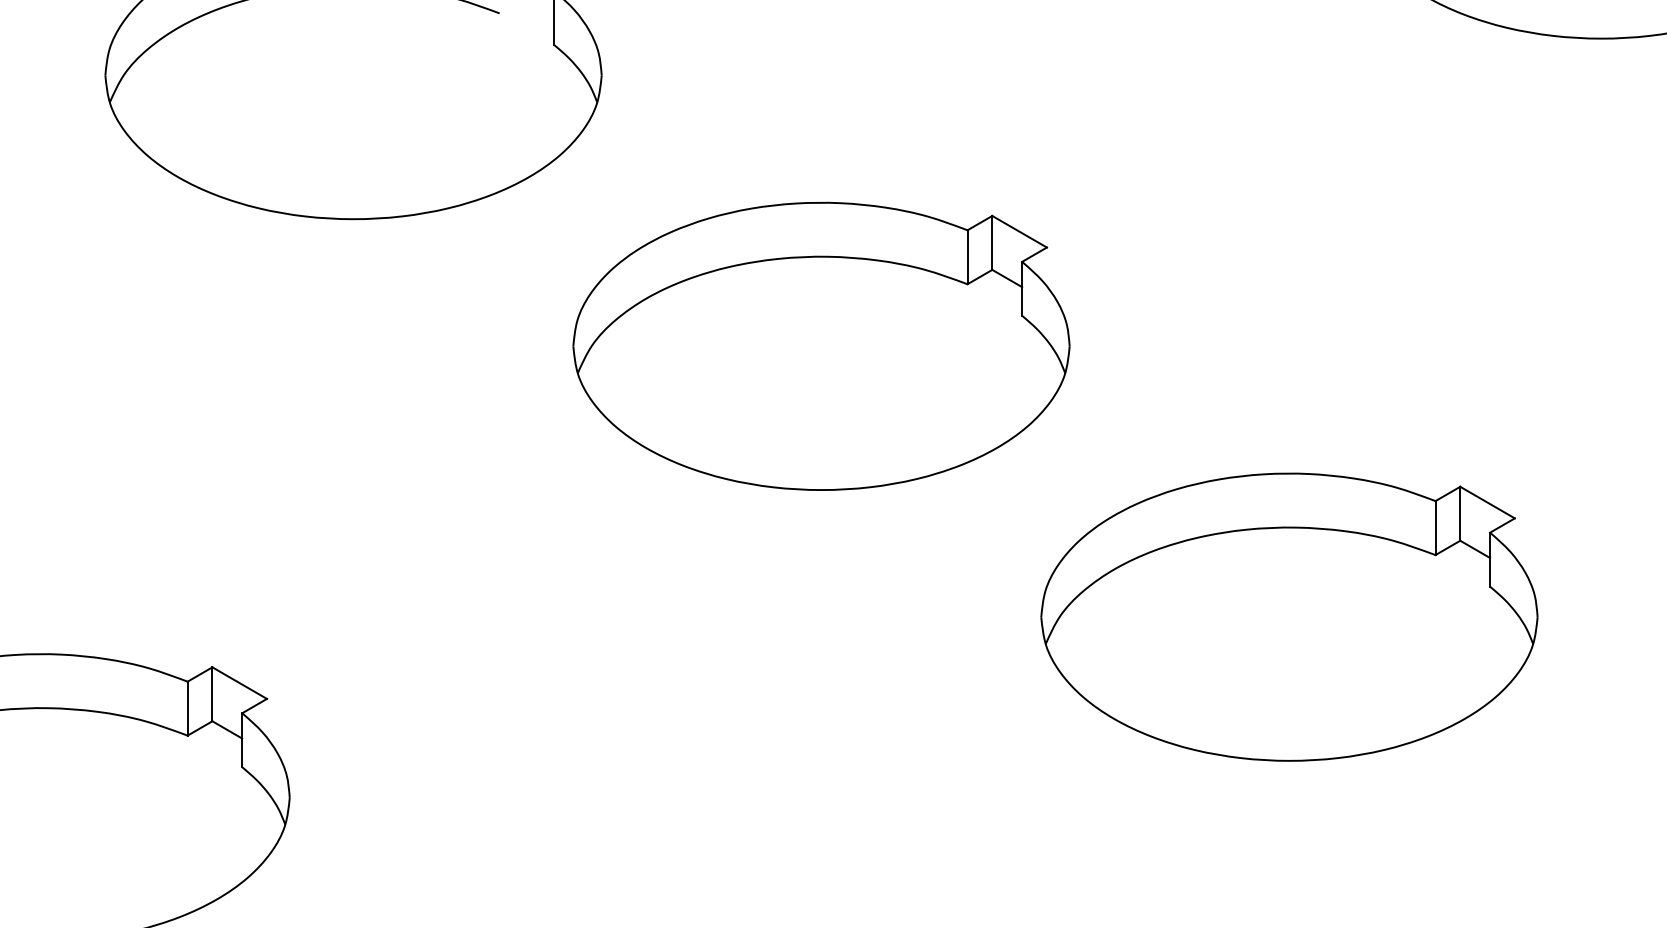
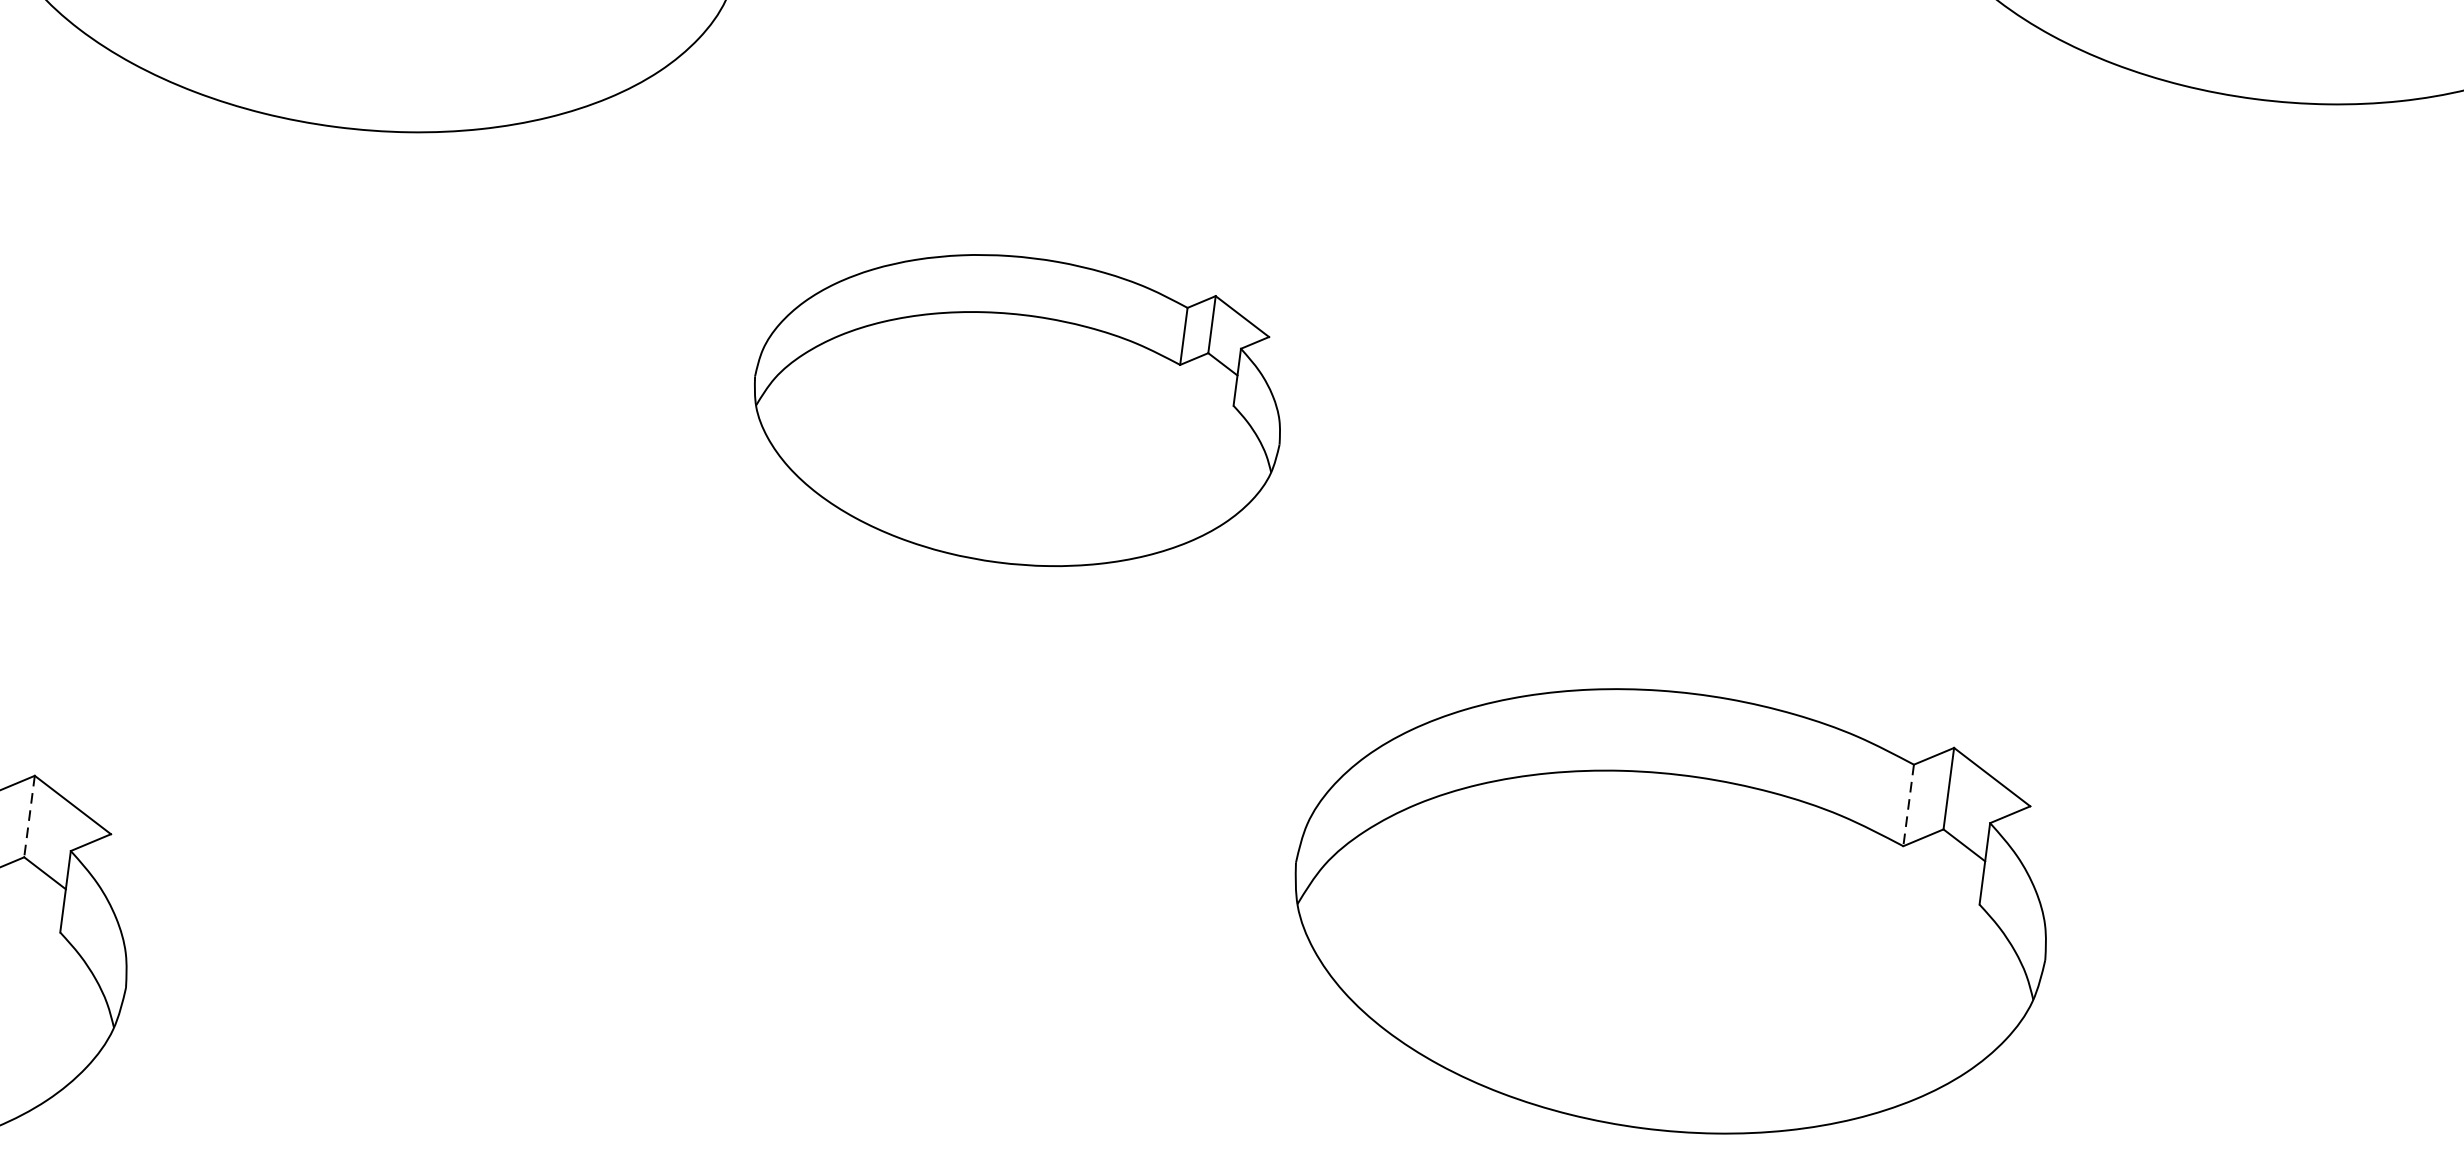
part: (821, 345) -> (1017, 409), size x0.7
line: (1435, 528) -> (1908, 806), solid -> dashed
line: (212, 694) -> (29, 816), solid -> dashed

